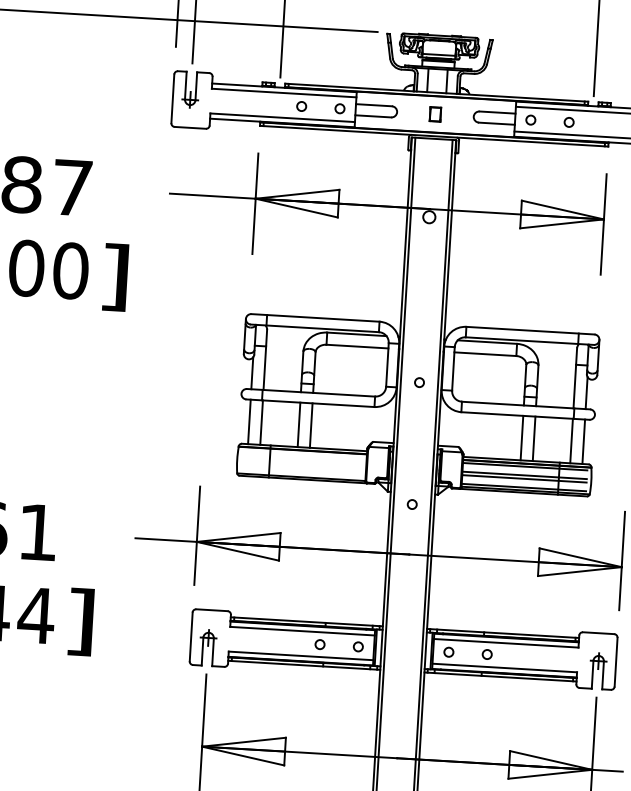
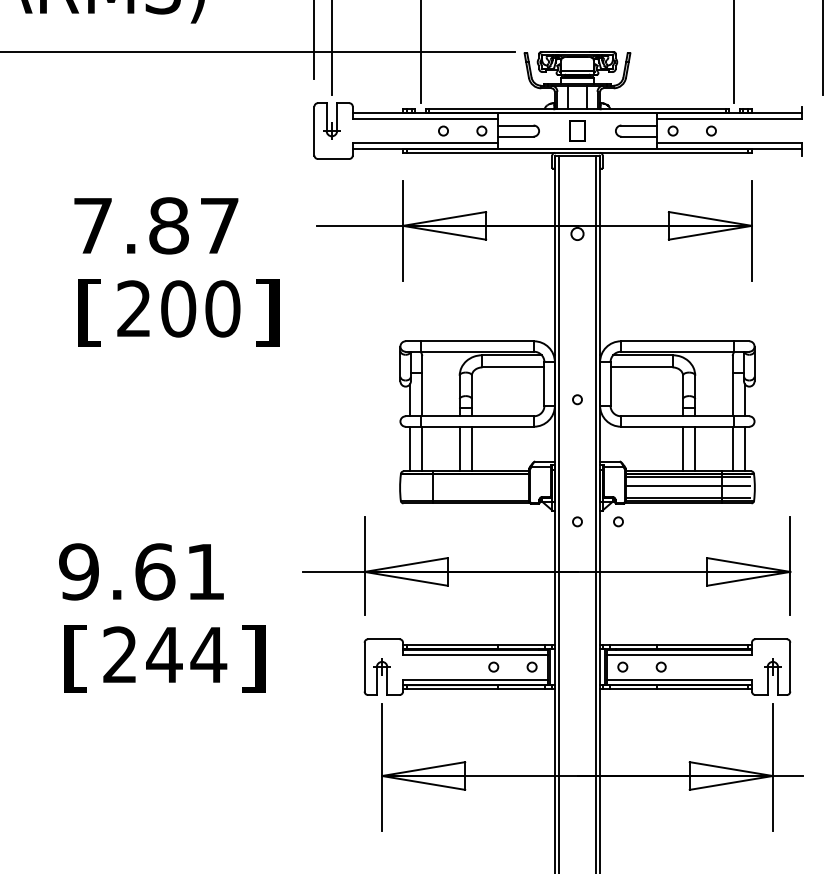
part: (435, 113) -> (577, 130), size x1.4
line: (523, 478) -> (687, 489), removed
circle: (453, 506) -> (618, 521), added

